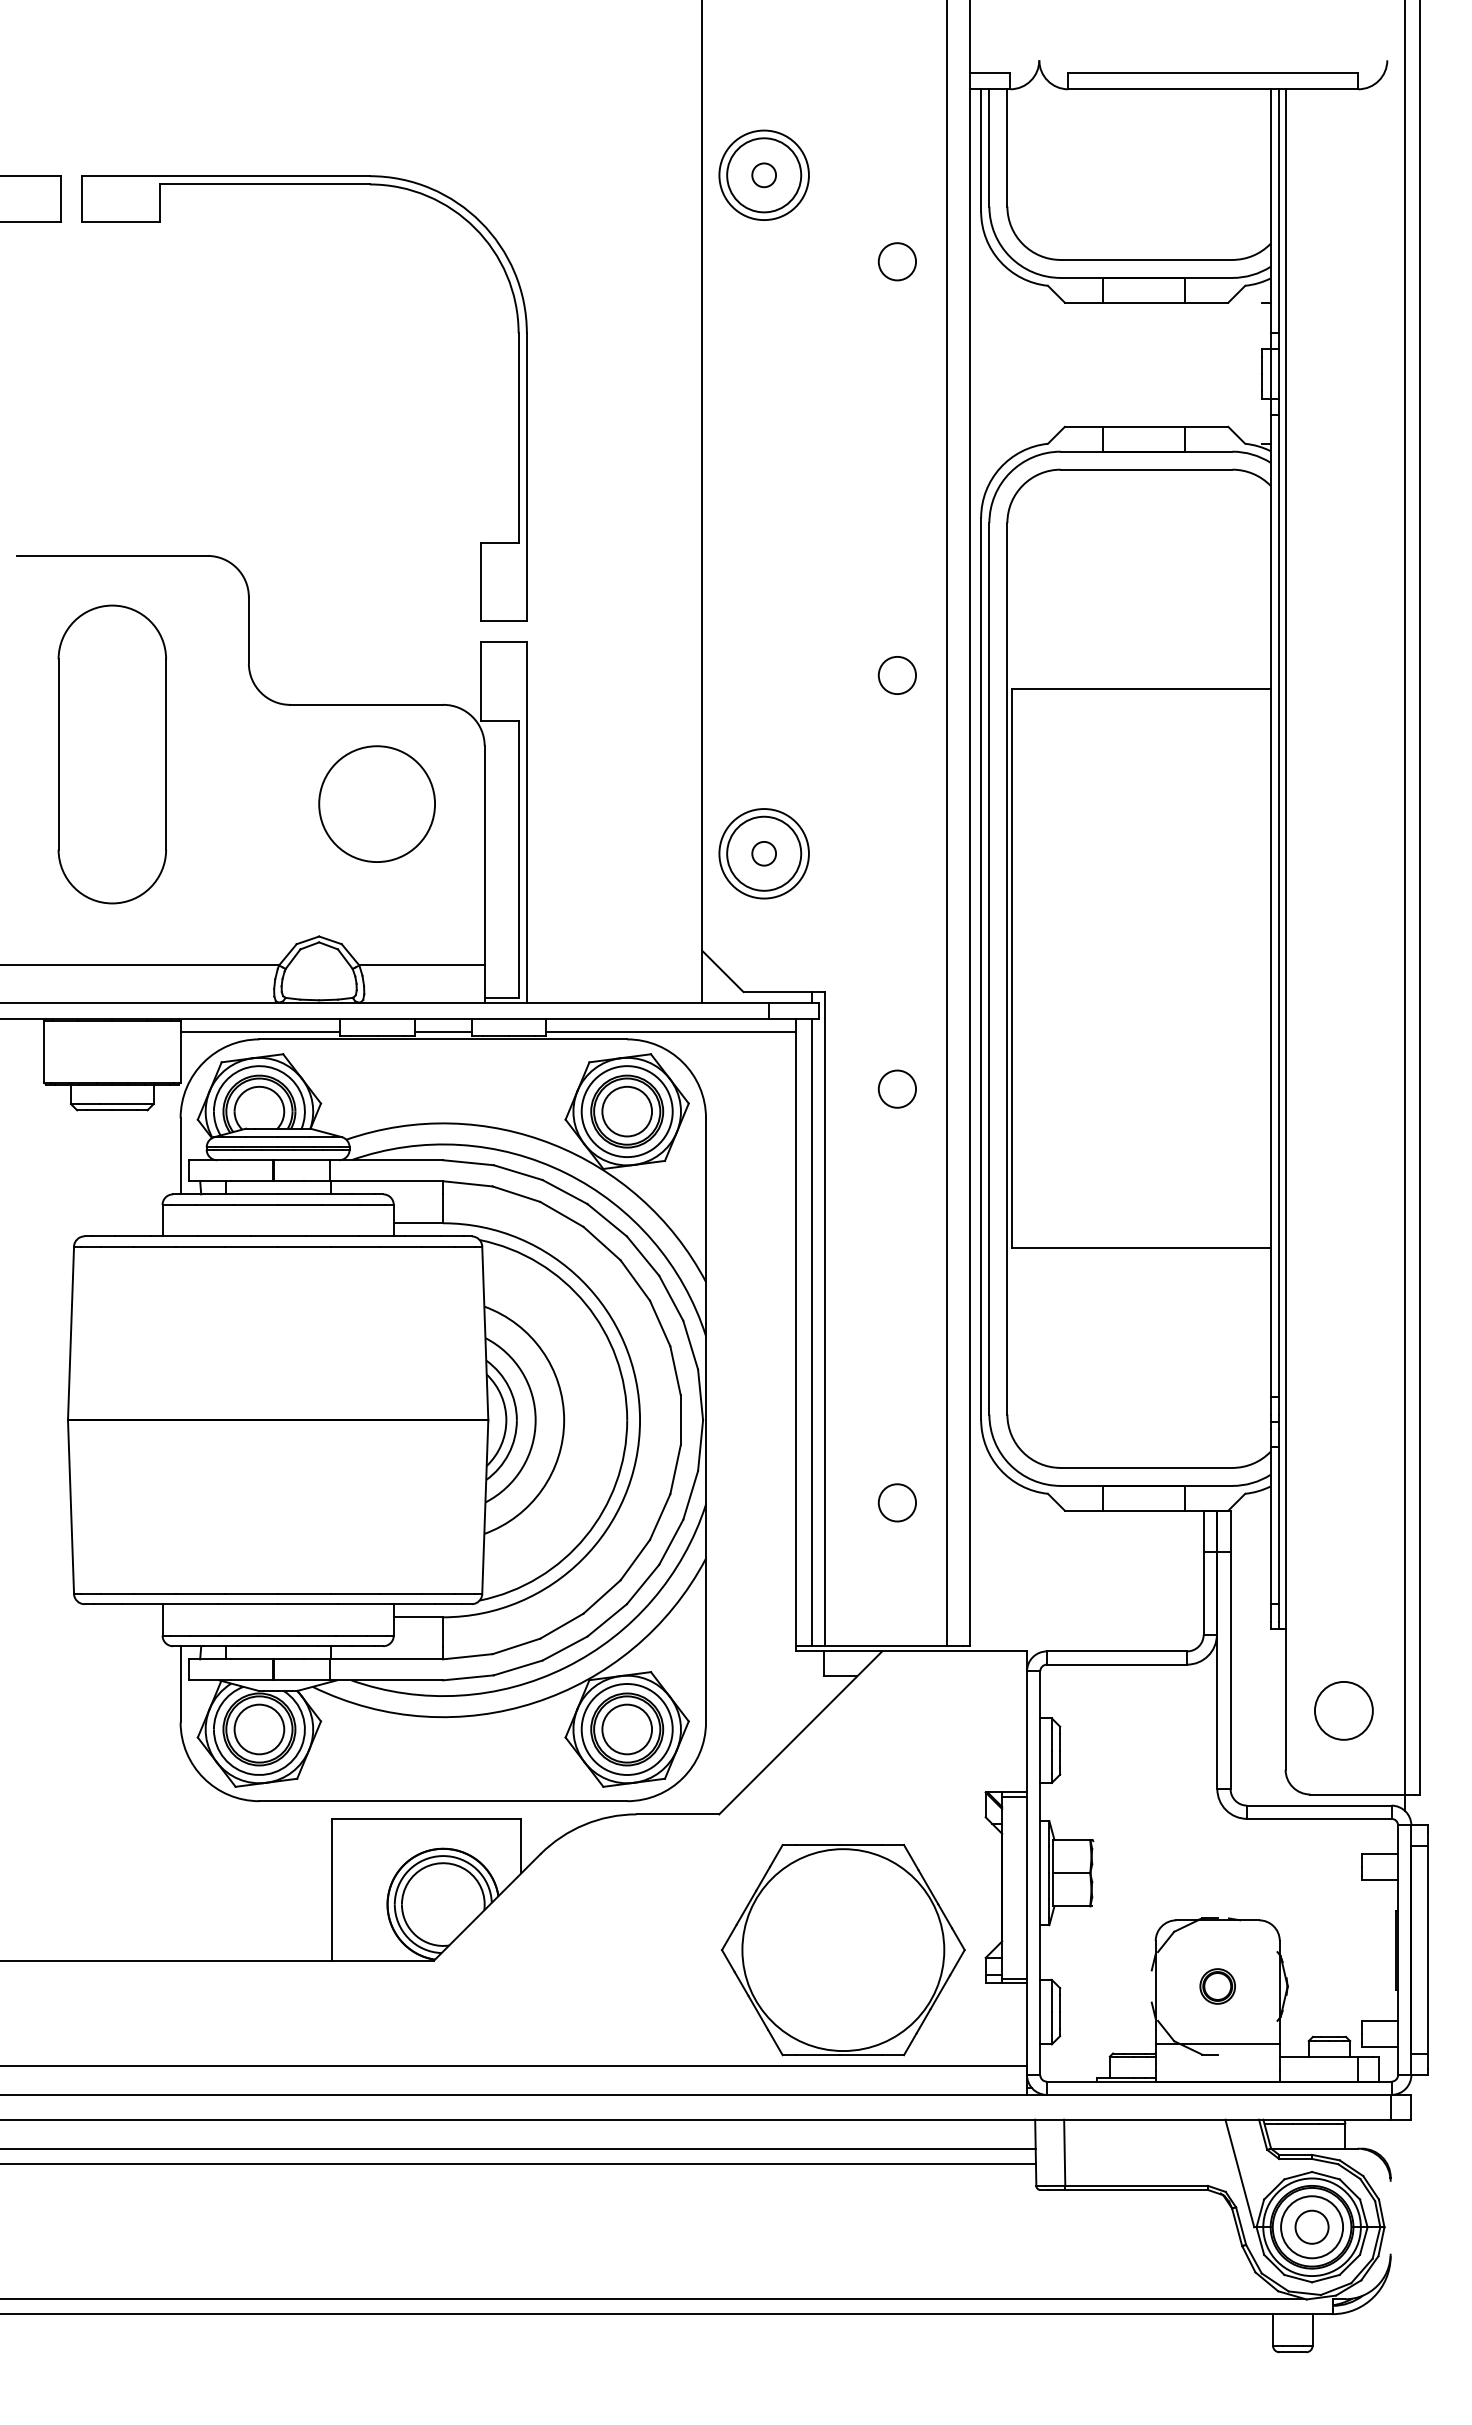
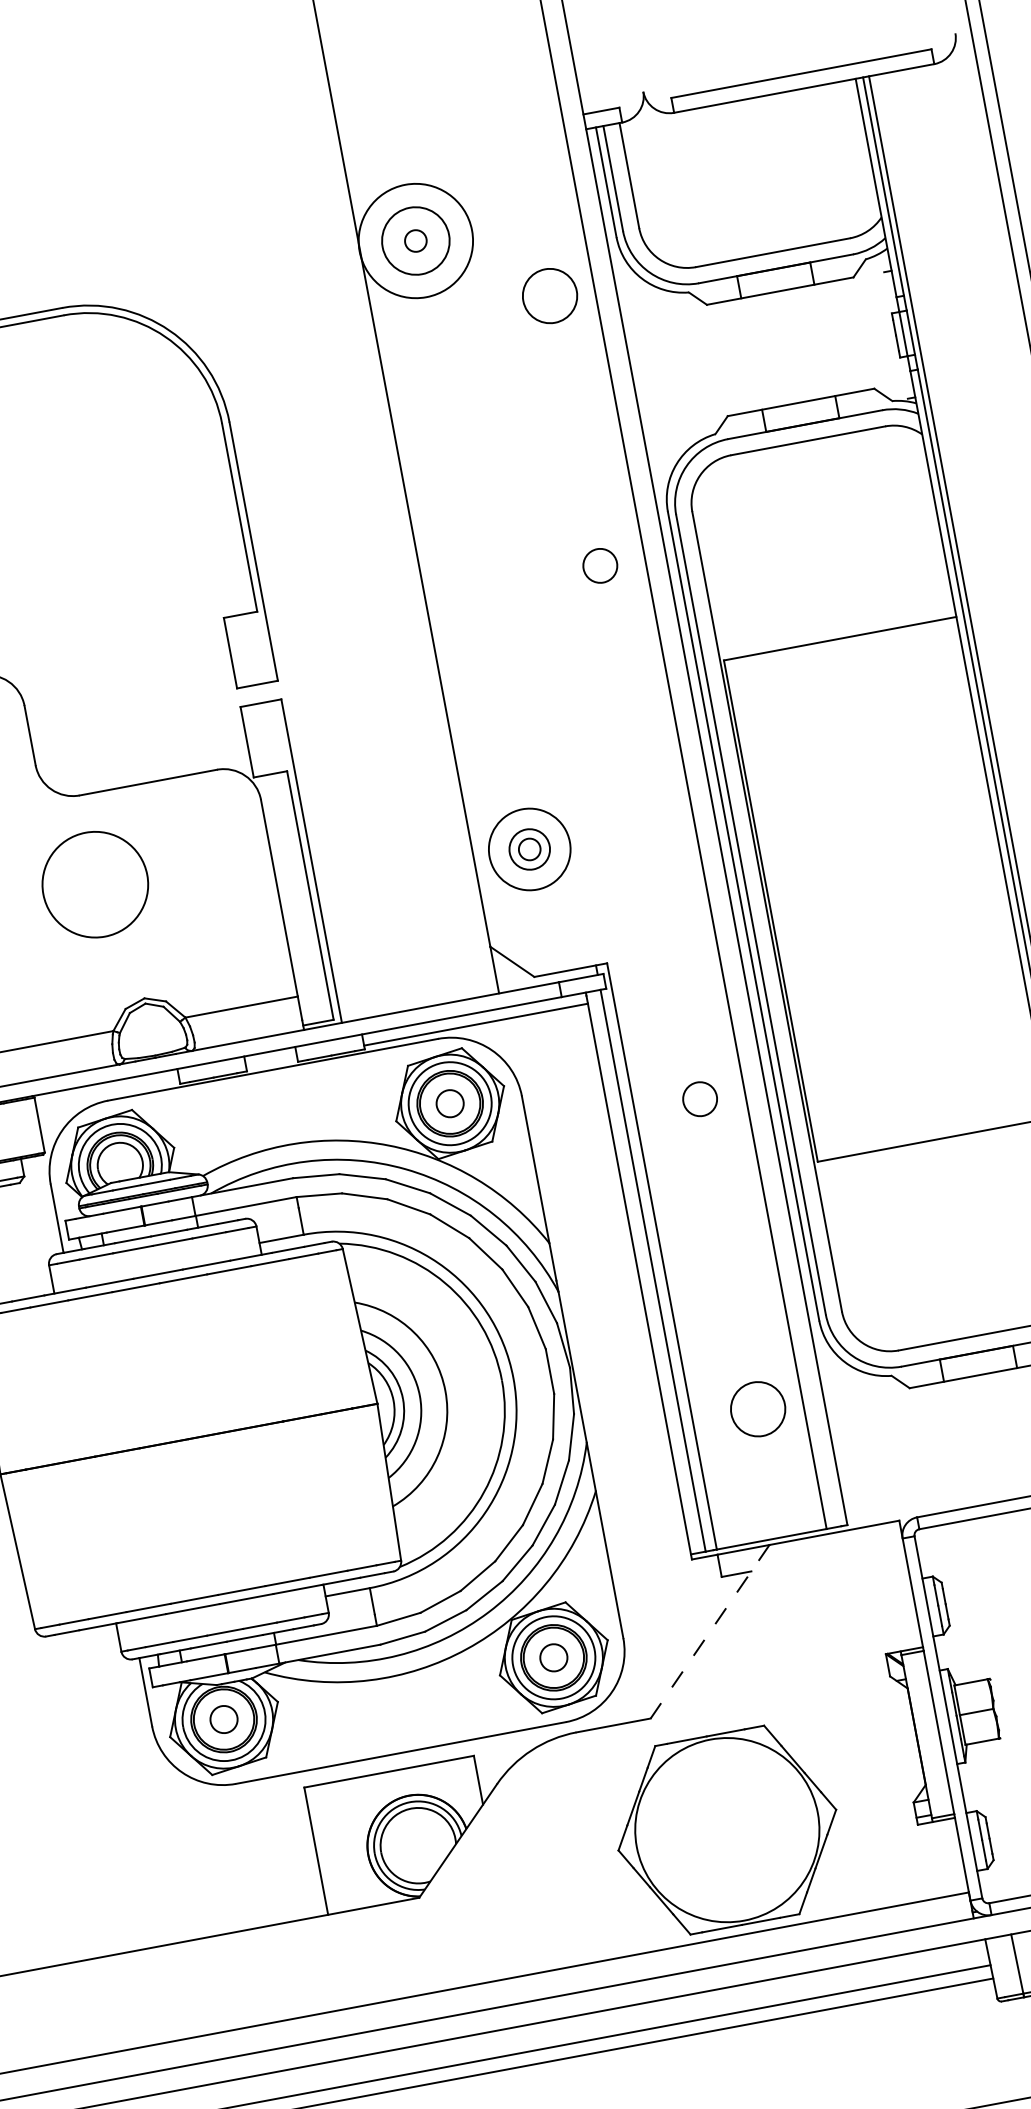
circle: (763, 175) -> (415, 241), size x1.4
circle: (896, 261) -> (548, 296), size x1.6
circle: (896, 675) -> (599, 566), moved
circle: (376, 803) -> (94, 884), moved
circle: (764, 853) -> (529, 849), size x0.6
line: (260, 1031) -> (107, 1093), removed
line: (442, 1031) -> (271, 1062), removed
circle: (896, 1088) -> (699, 1098), moved
circle: (627, 1111) -> (450, 1103), size x0.6
circle: (897, 1502) -> (758, 1408), size x1.6
circle: (259, 1729) -> (224, 1719), size x0.6
circle: (627, 1729) -> (554, 1657), size x0.6
line: (800, 1733) -> (709, 1632), solid -> dashed
part: (843, 1950) -> (727, 1830), moved

